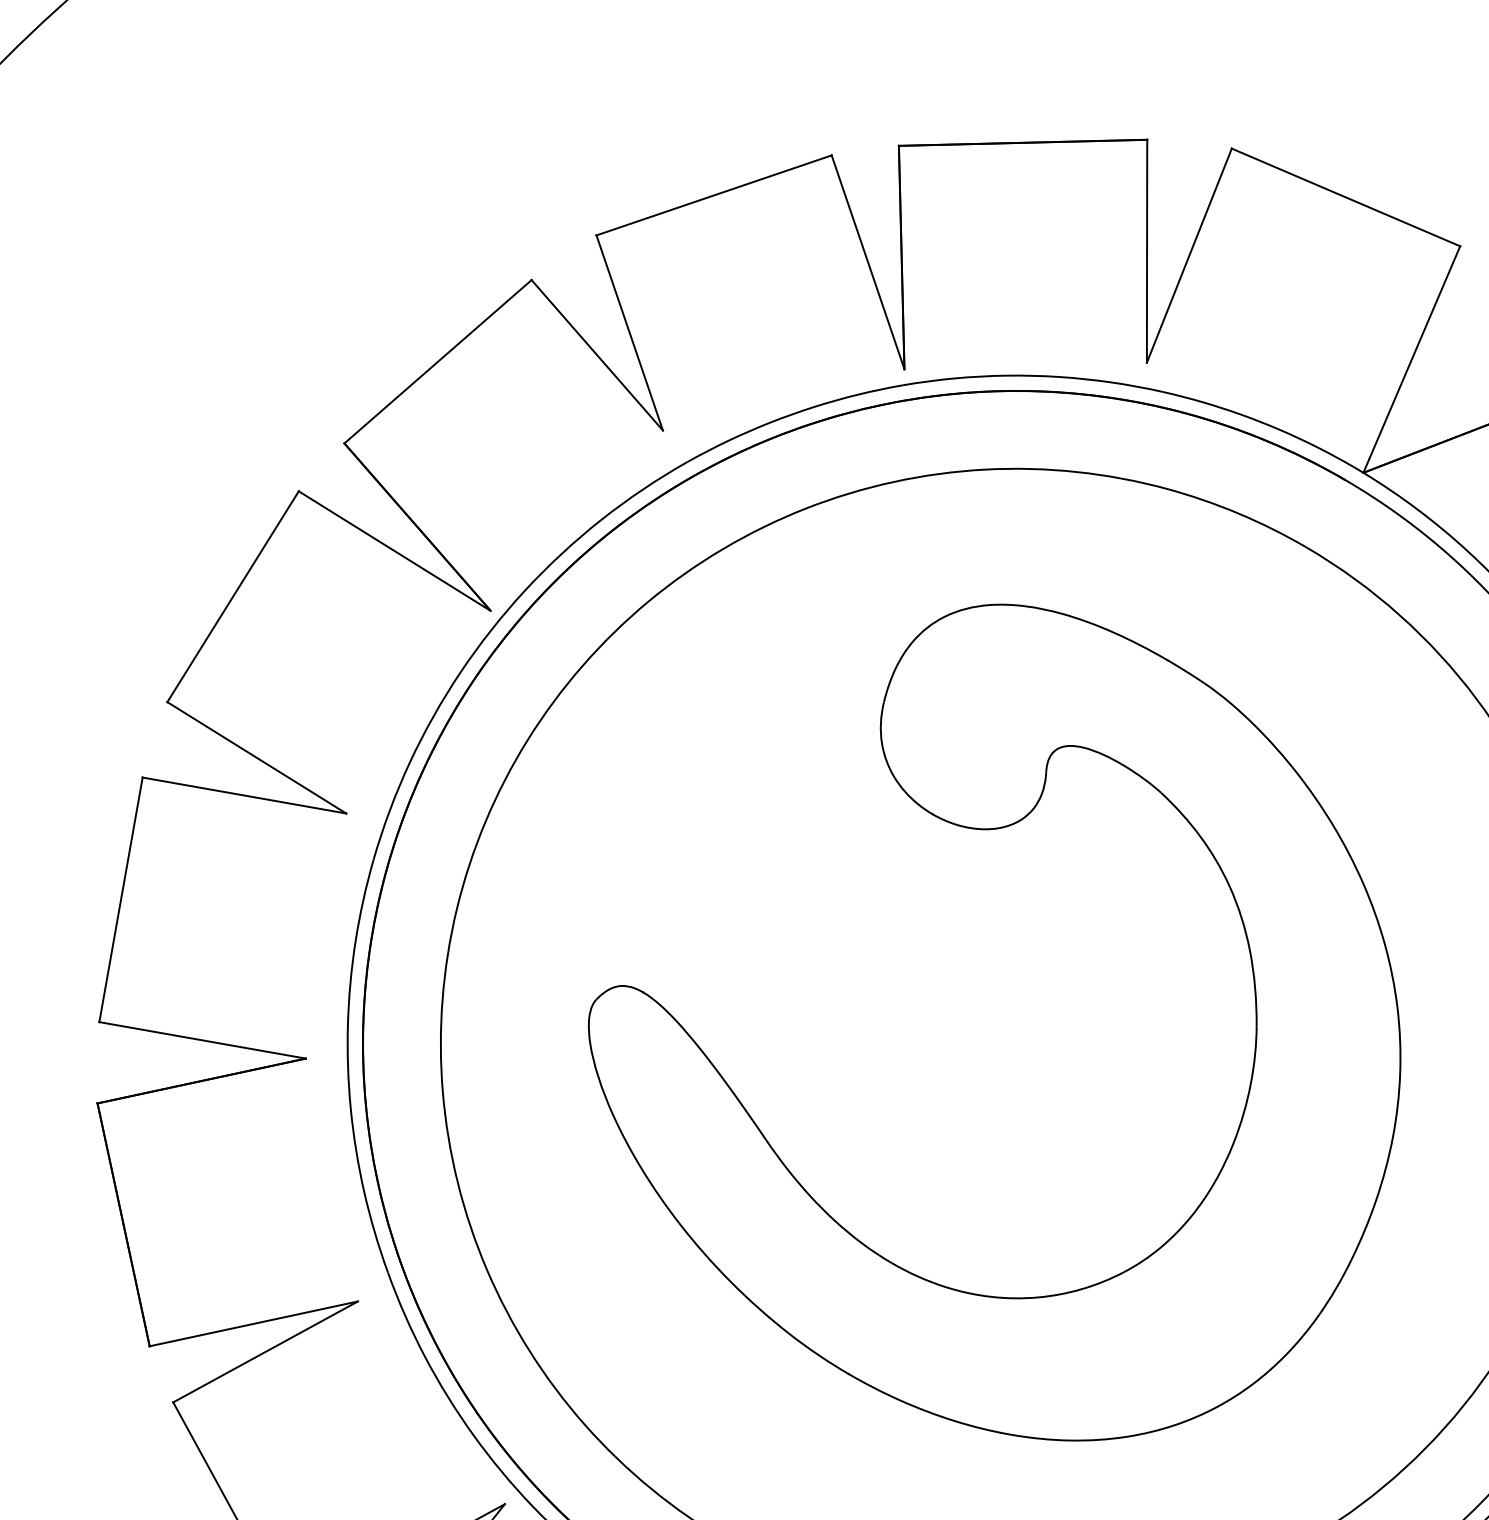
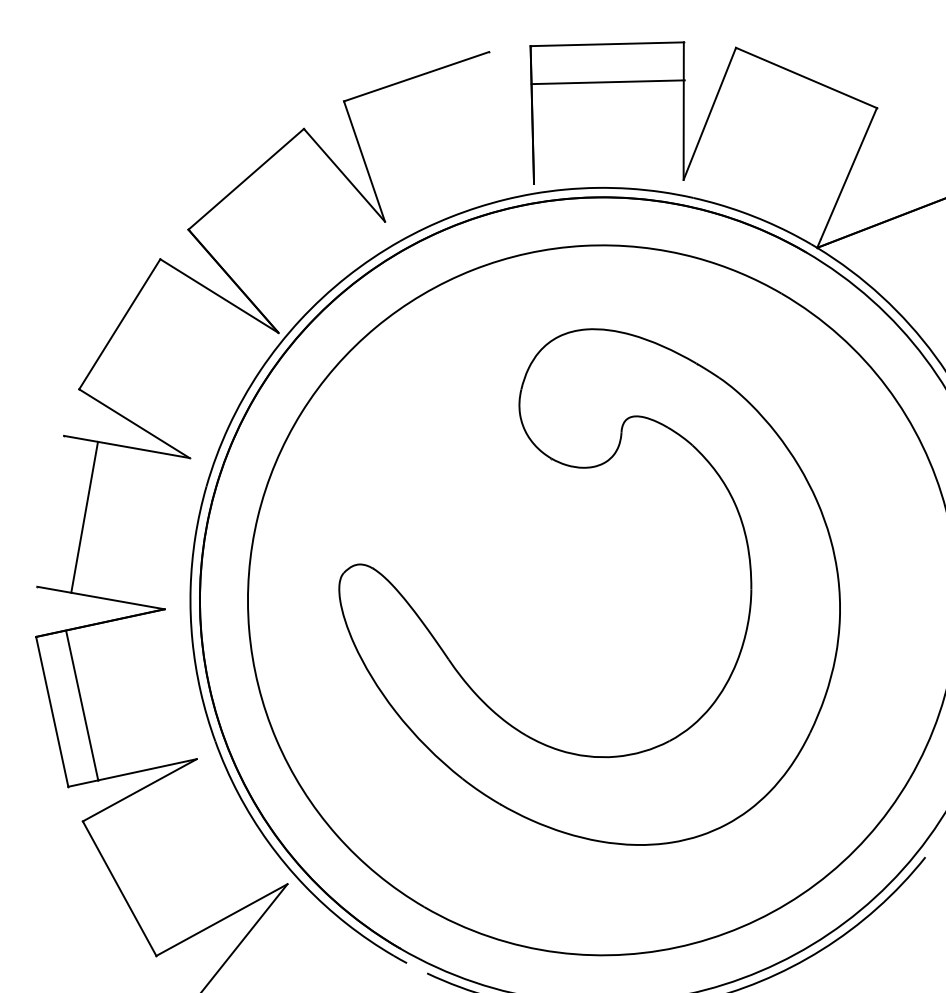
line: (1021, 143) -> (607, 82), moved
line: (867, 261) -> (511, 117), removed
line: (120, 898) -> (84, 516), moved
line: (124, 1224) -> (82, 705), moved

